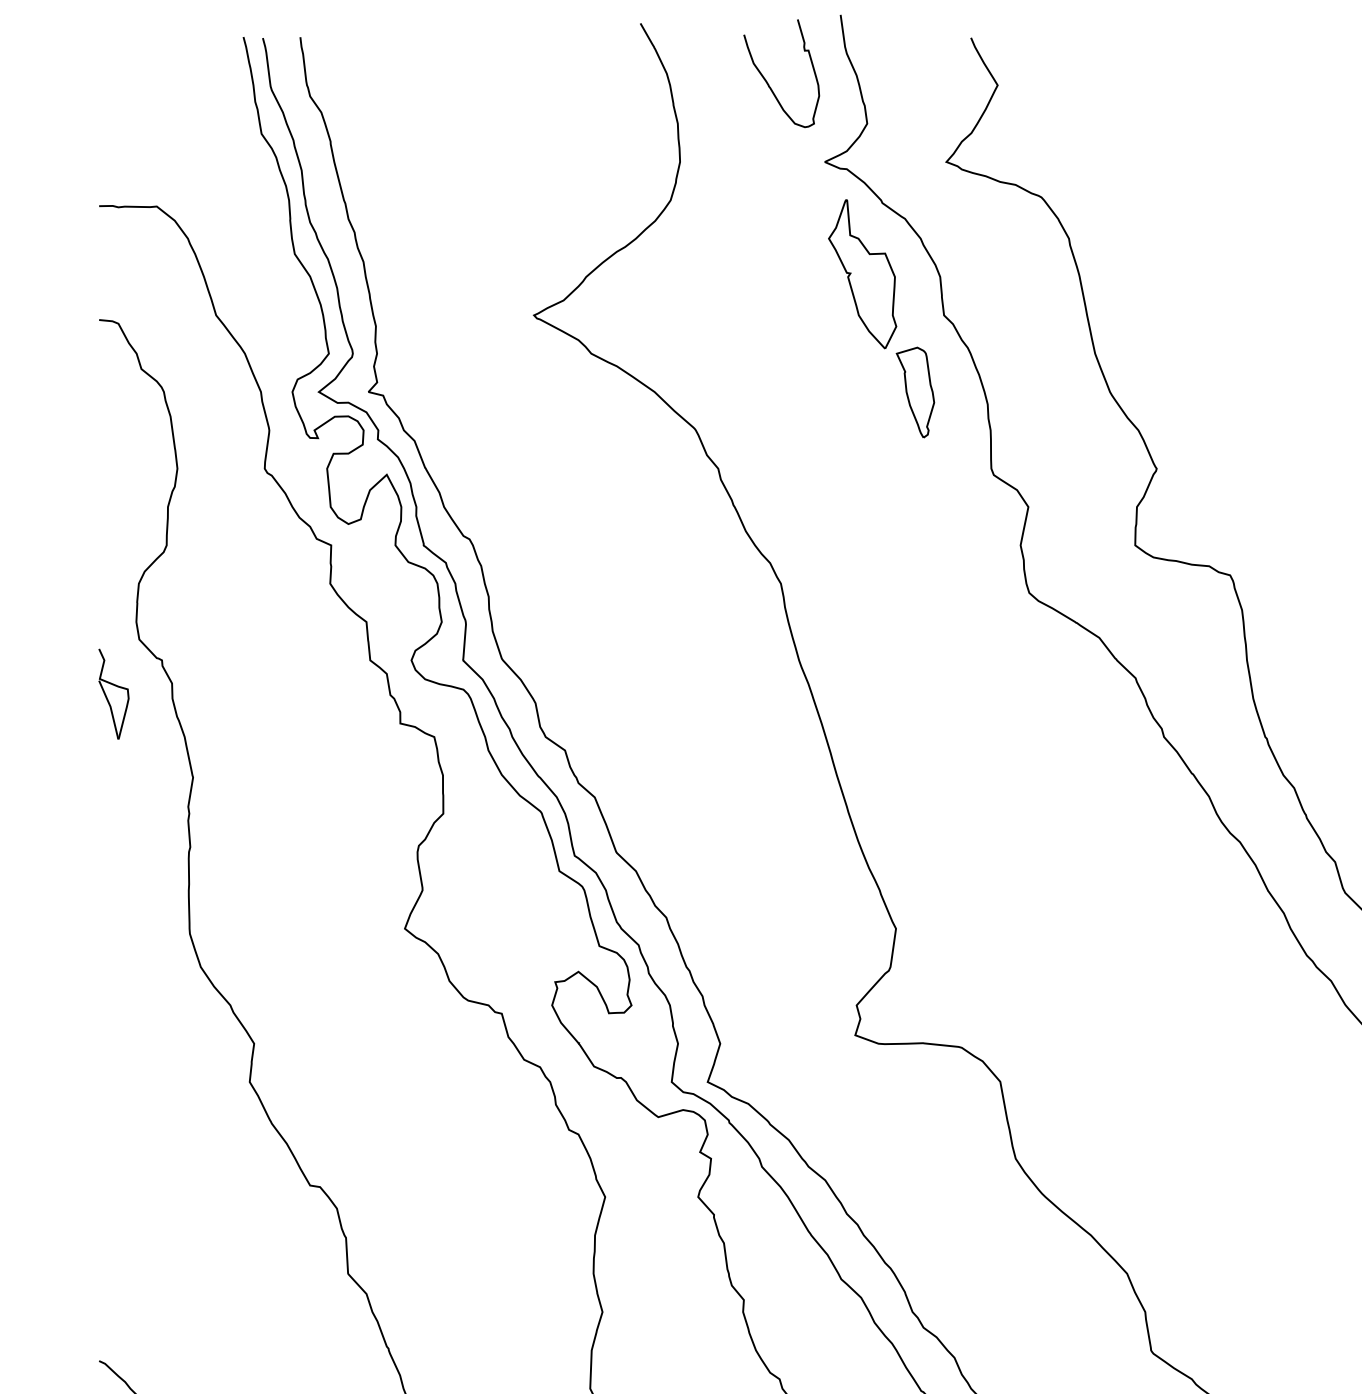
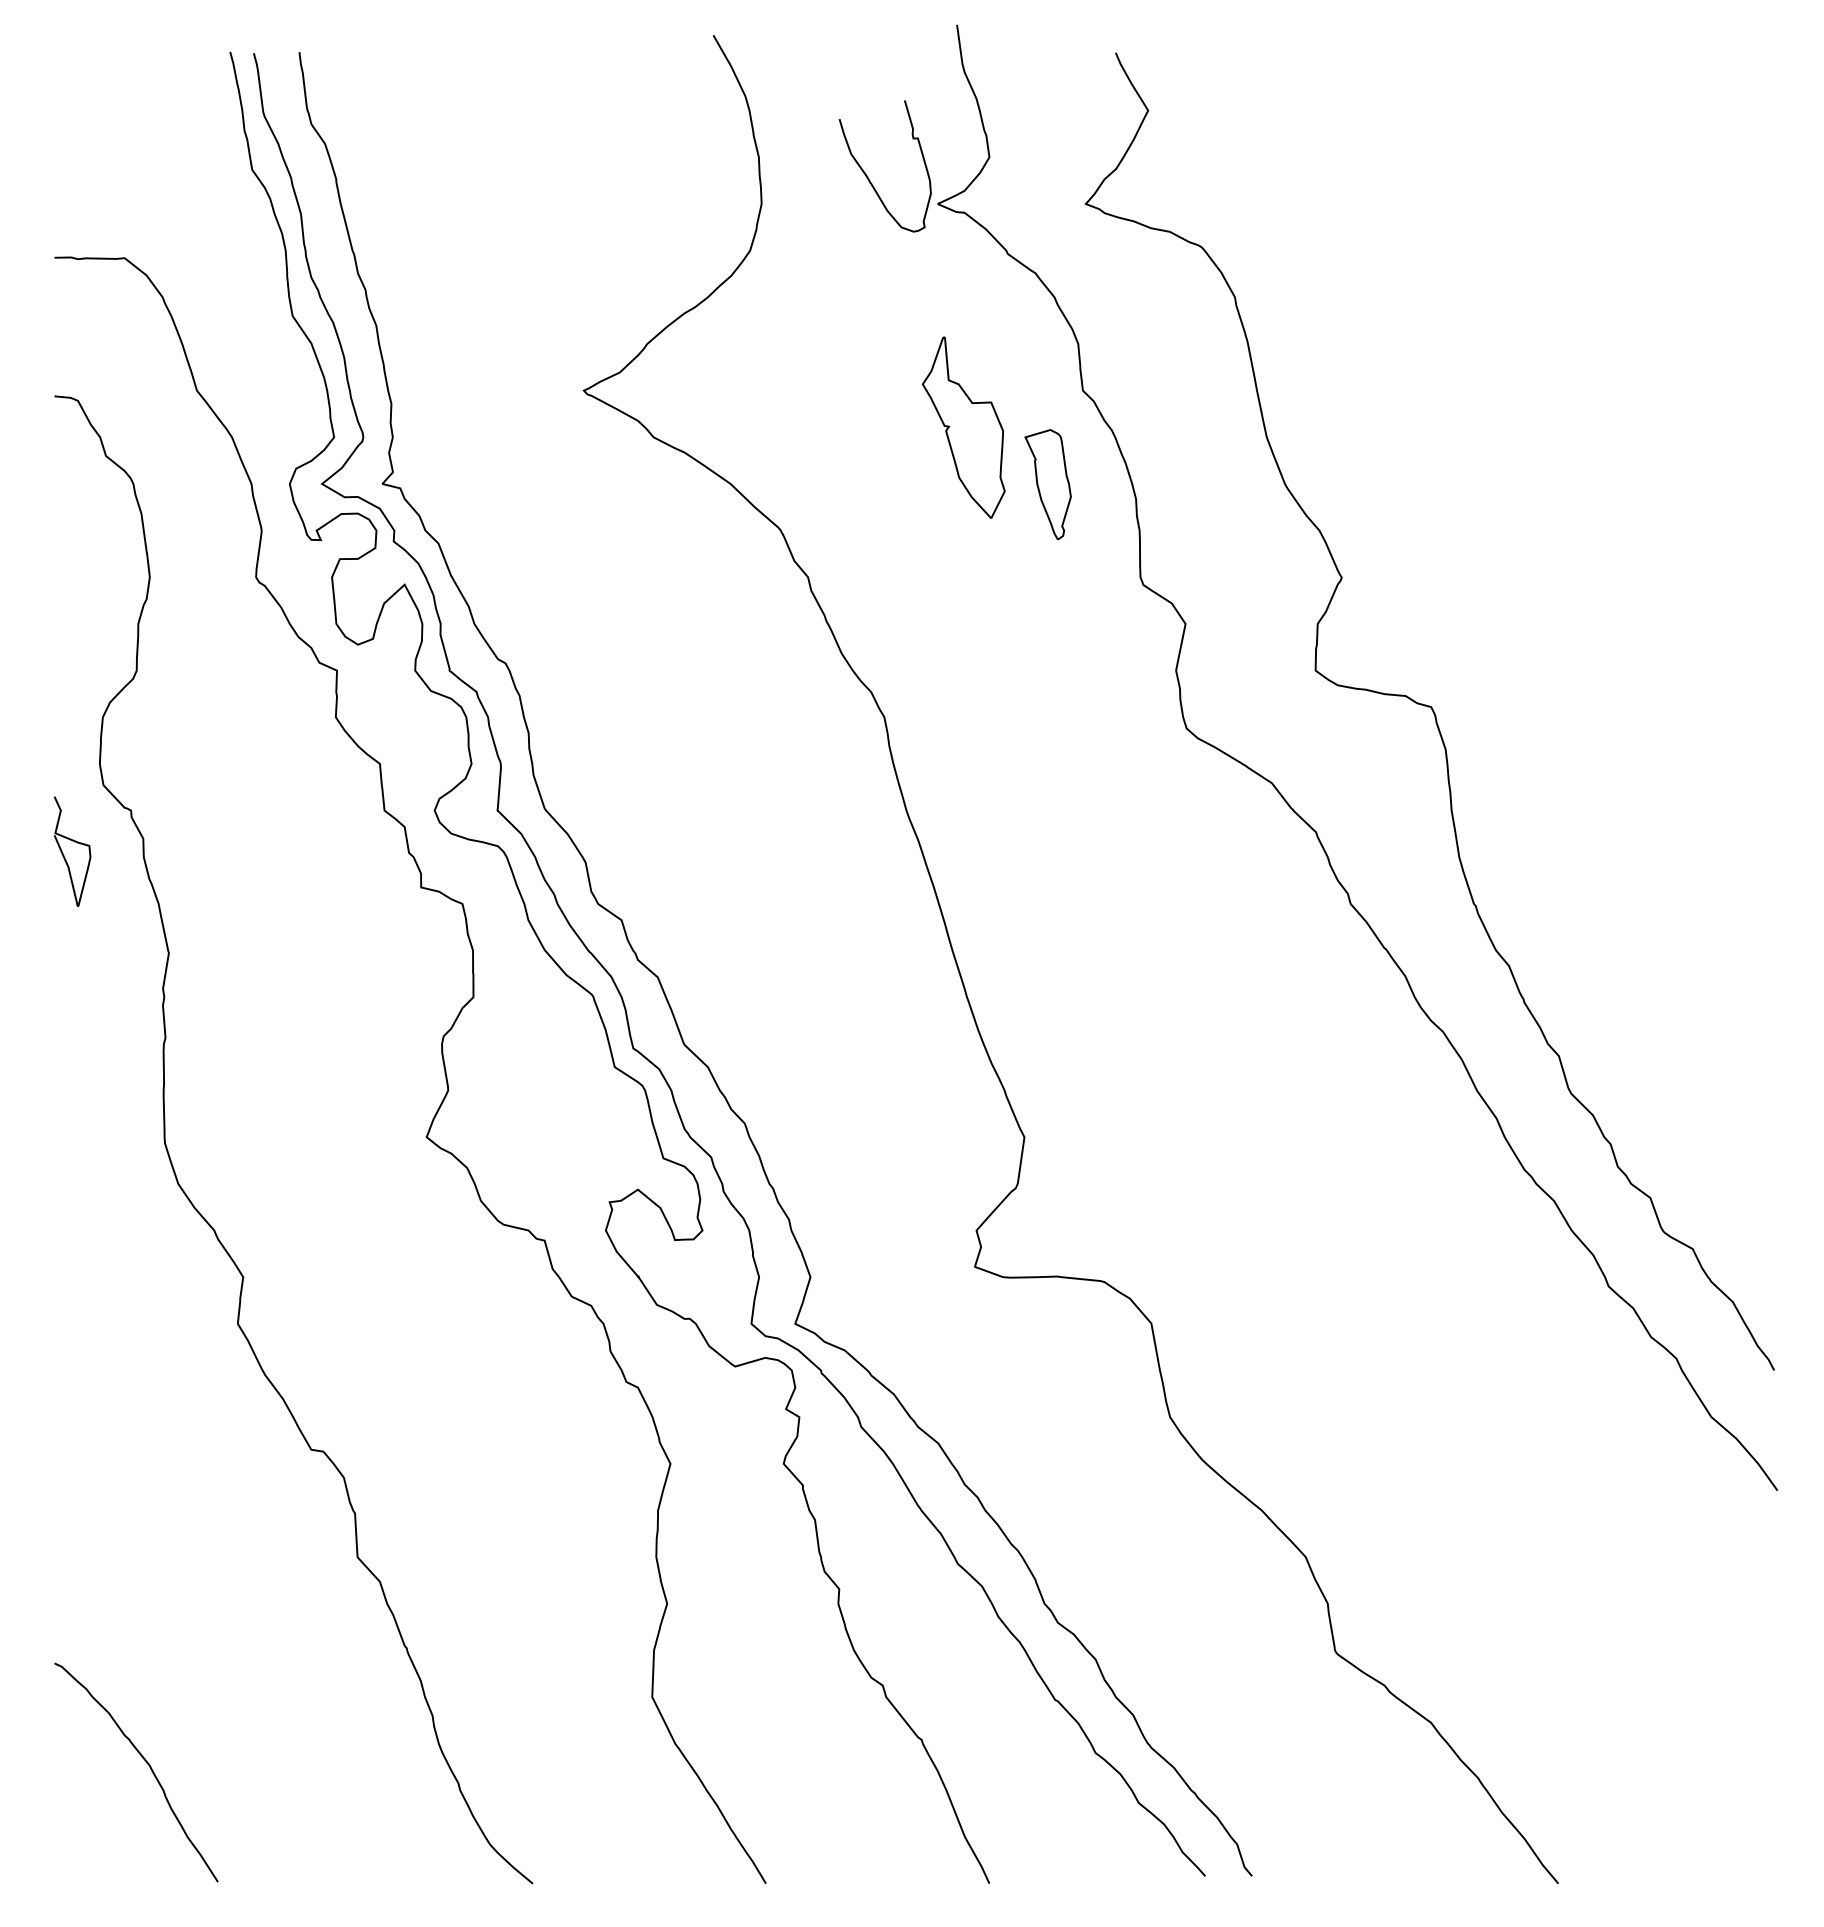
curve: (768, 83) -> (869, 178), moved
part: (862, 274) -> (963, 427), moved

